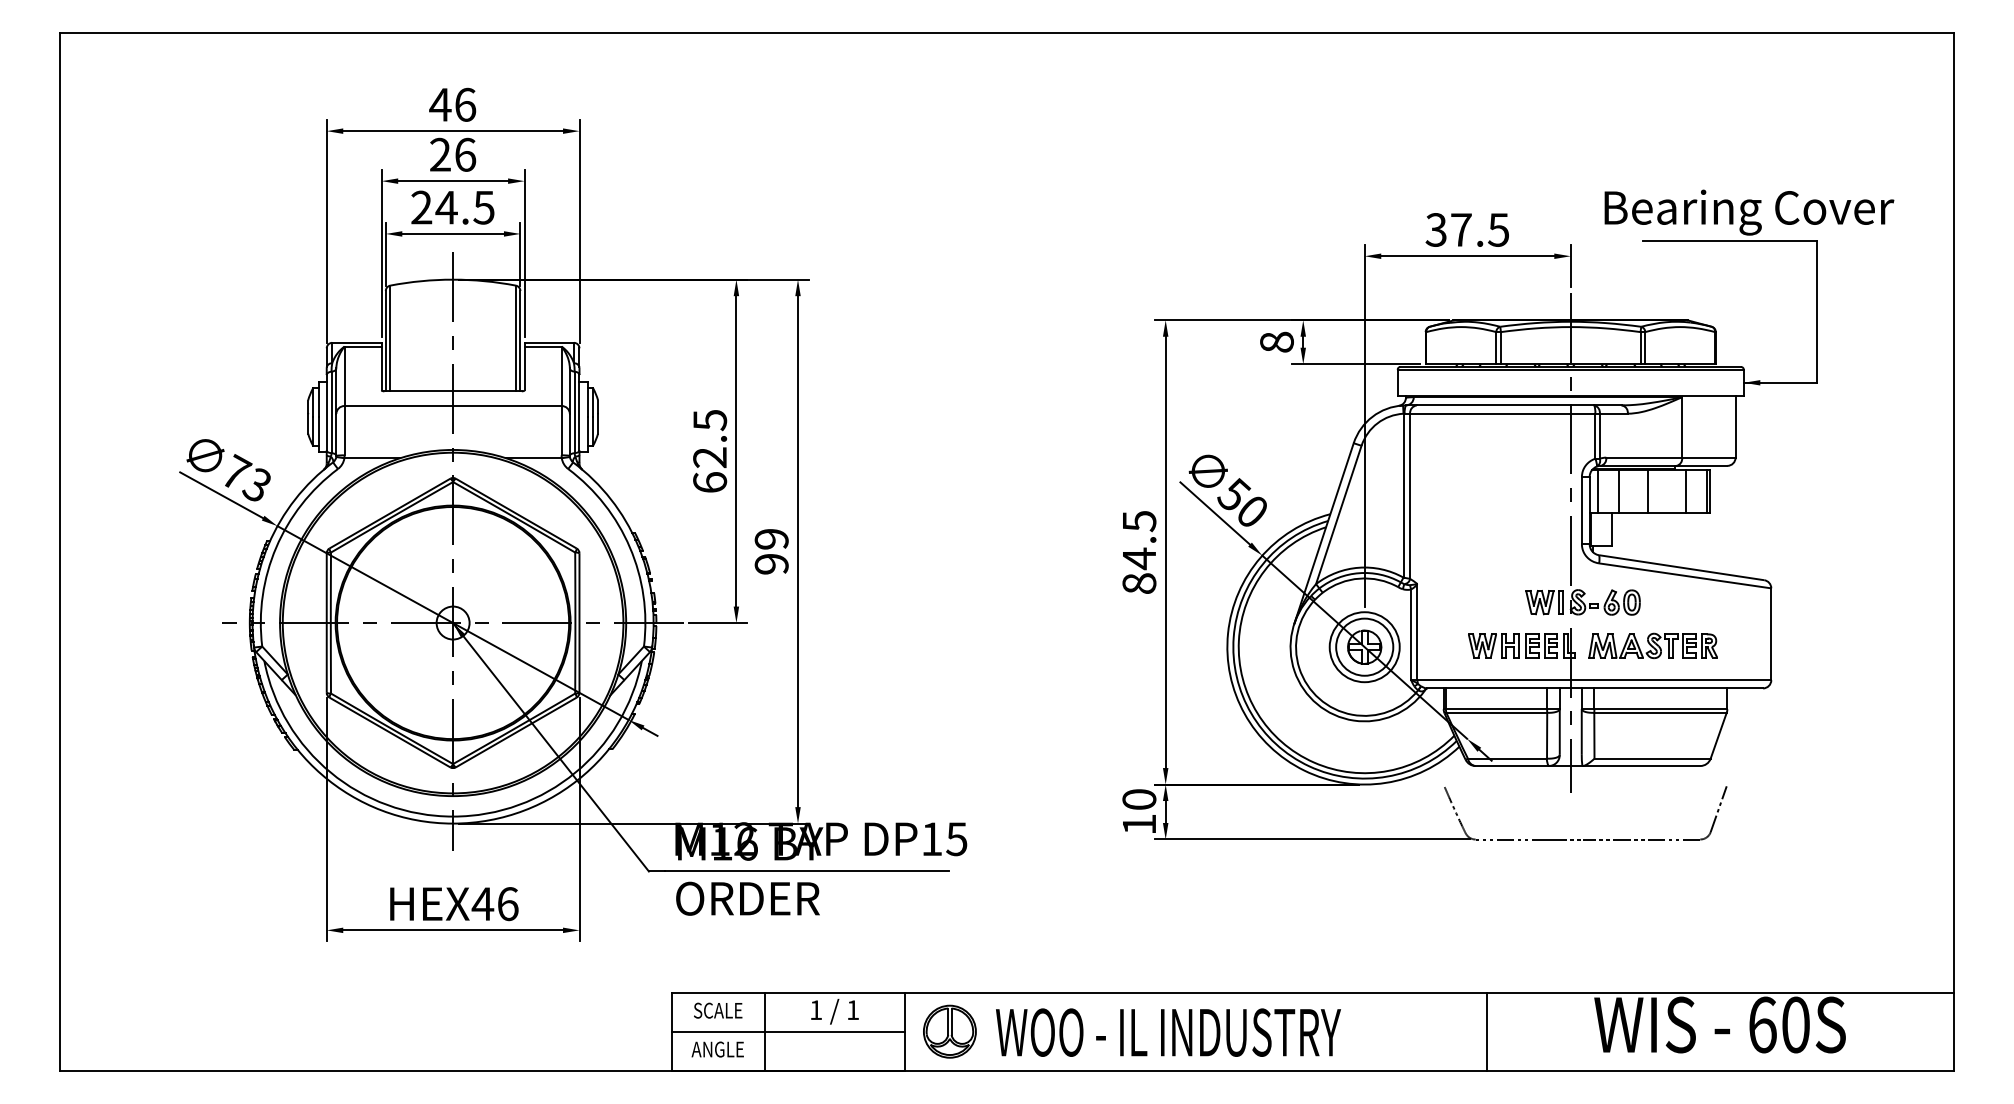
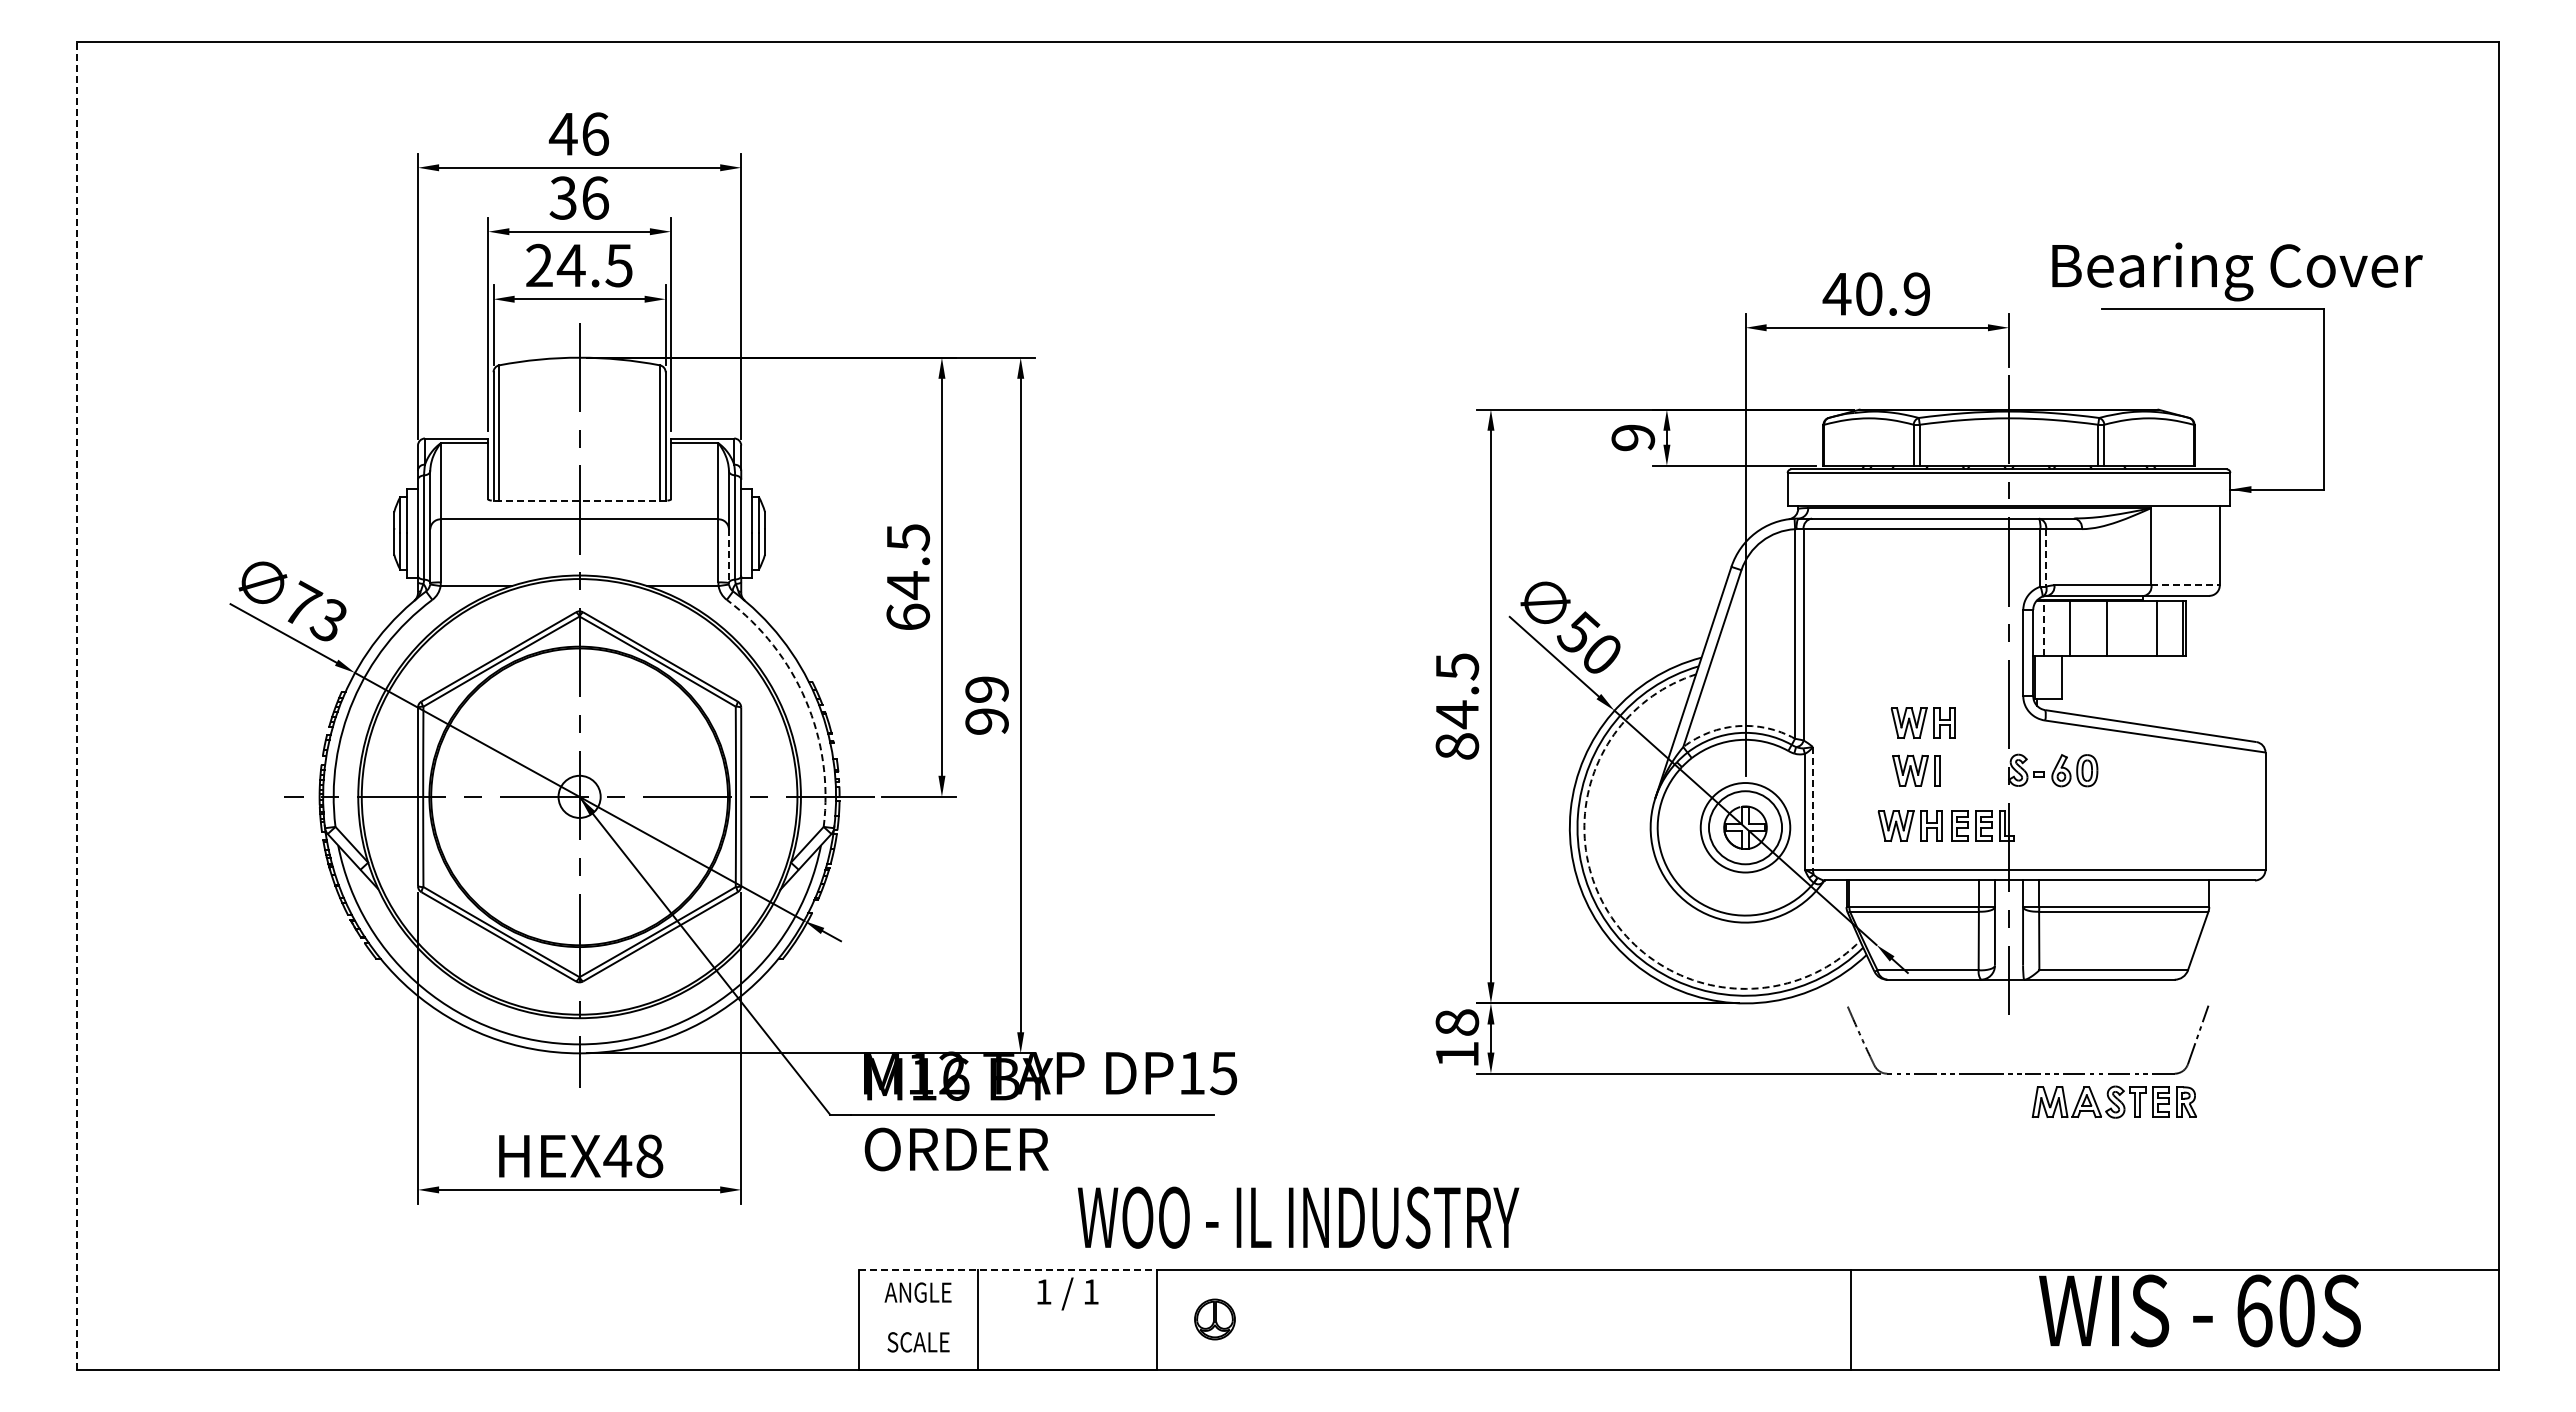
text: (439, 154) -> (562, 197), 26 -> 36
text: (1467, 229) -> (1876, 293), 37.5 -> 40.9
text: (1277, 342) -> (1633, 437), 8 -> 9
line: (453, 391) -> (579, 500), solid -> dashed
line: (569, 435) -> (728, 556), solid -> dashed
line: (1600, 435) -> (2046, 557), solid -> dashed
text: (709, 457) -> (907, 585), 62.5 -> 64.5
line: (1709, 457) -> (2186, 585), solid -> dashed
line: (1598, 491) -> (2044, 628), solid -> dashed
arc: (629, 547) -> (805, 700), solid -> dashed
line: (60, 552) -> (77, 706), solid -> dashed
part: (1503, 564) -> (1922, 722), added
arc: (1358, 568) -> (1737, 726), solid -> dashed
part: (1544, 602) -> (1916, 770), moved
line: (1417, 632) -> (1812, 808), solid -> dashed
part: (1652, 645) -> (2113, 1101), moved
arc: (1257, 713) -> (1608, 912), solid -> dashed
text: (1138, 799) -> (1456, 1022), 10 -> 18
text: (507, 904) -> (649, 1156), HEX46 -> HEX48
line: (788, 993) -> (1008, 1270), solid -> dashed
text: (717, 1010) -> (917, 1292), SCALE -> ANGLE
part: (949, 1031) -> (1214, 1319), size x0.6
line: (1487, 1031) -> (1851, 1319), moved
line: (787, 1032) -> (1007, 1320), removed
text: (1168, 1032) -> (1298, 1217), moved
text: (717, 1049) -> (917, 1342), ANGLE -> SCALE

